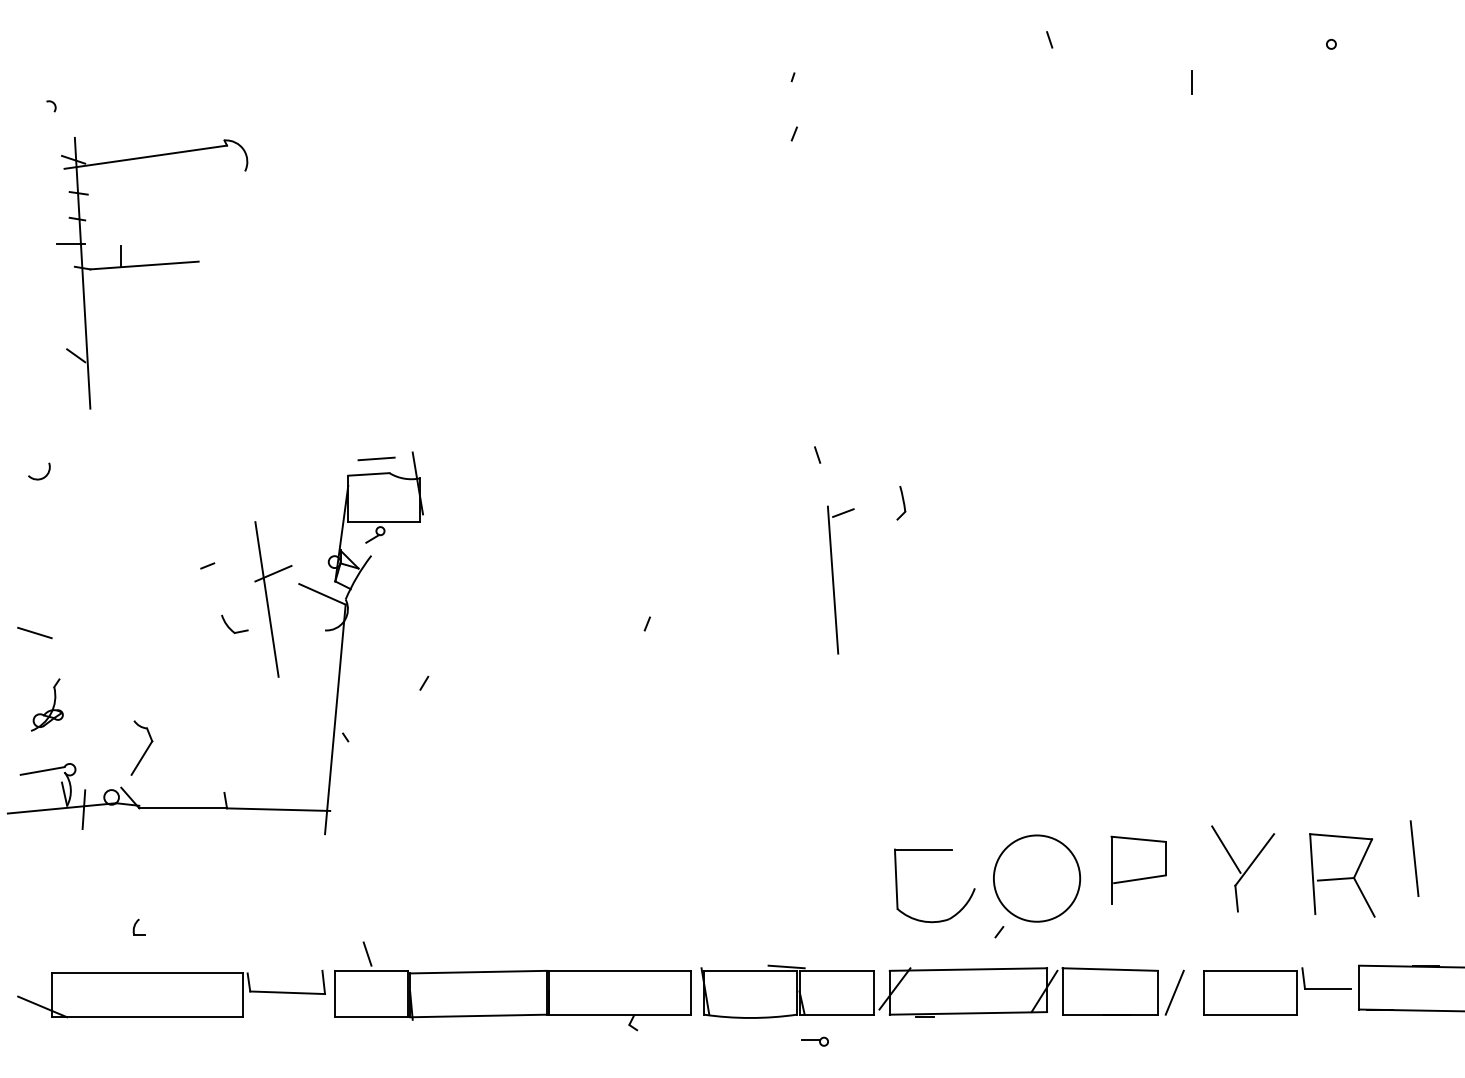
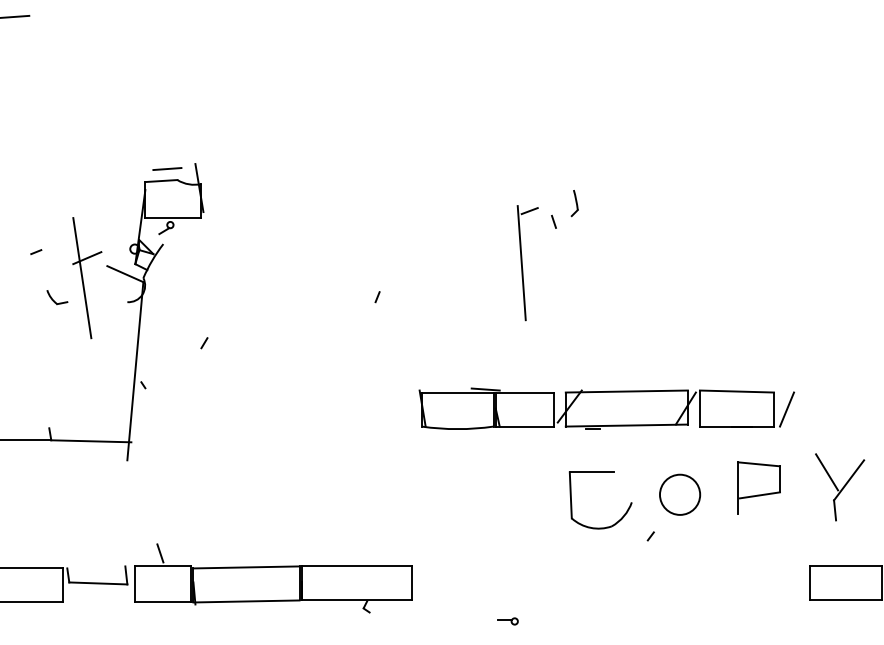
line: (817, 454) -> (553, 221), moved
circle: (1036, 878) -> (679, 494), size x0.6
part: (942, 991) -> (606, 408), moved

